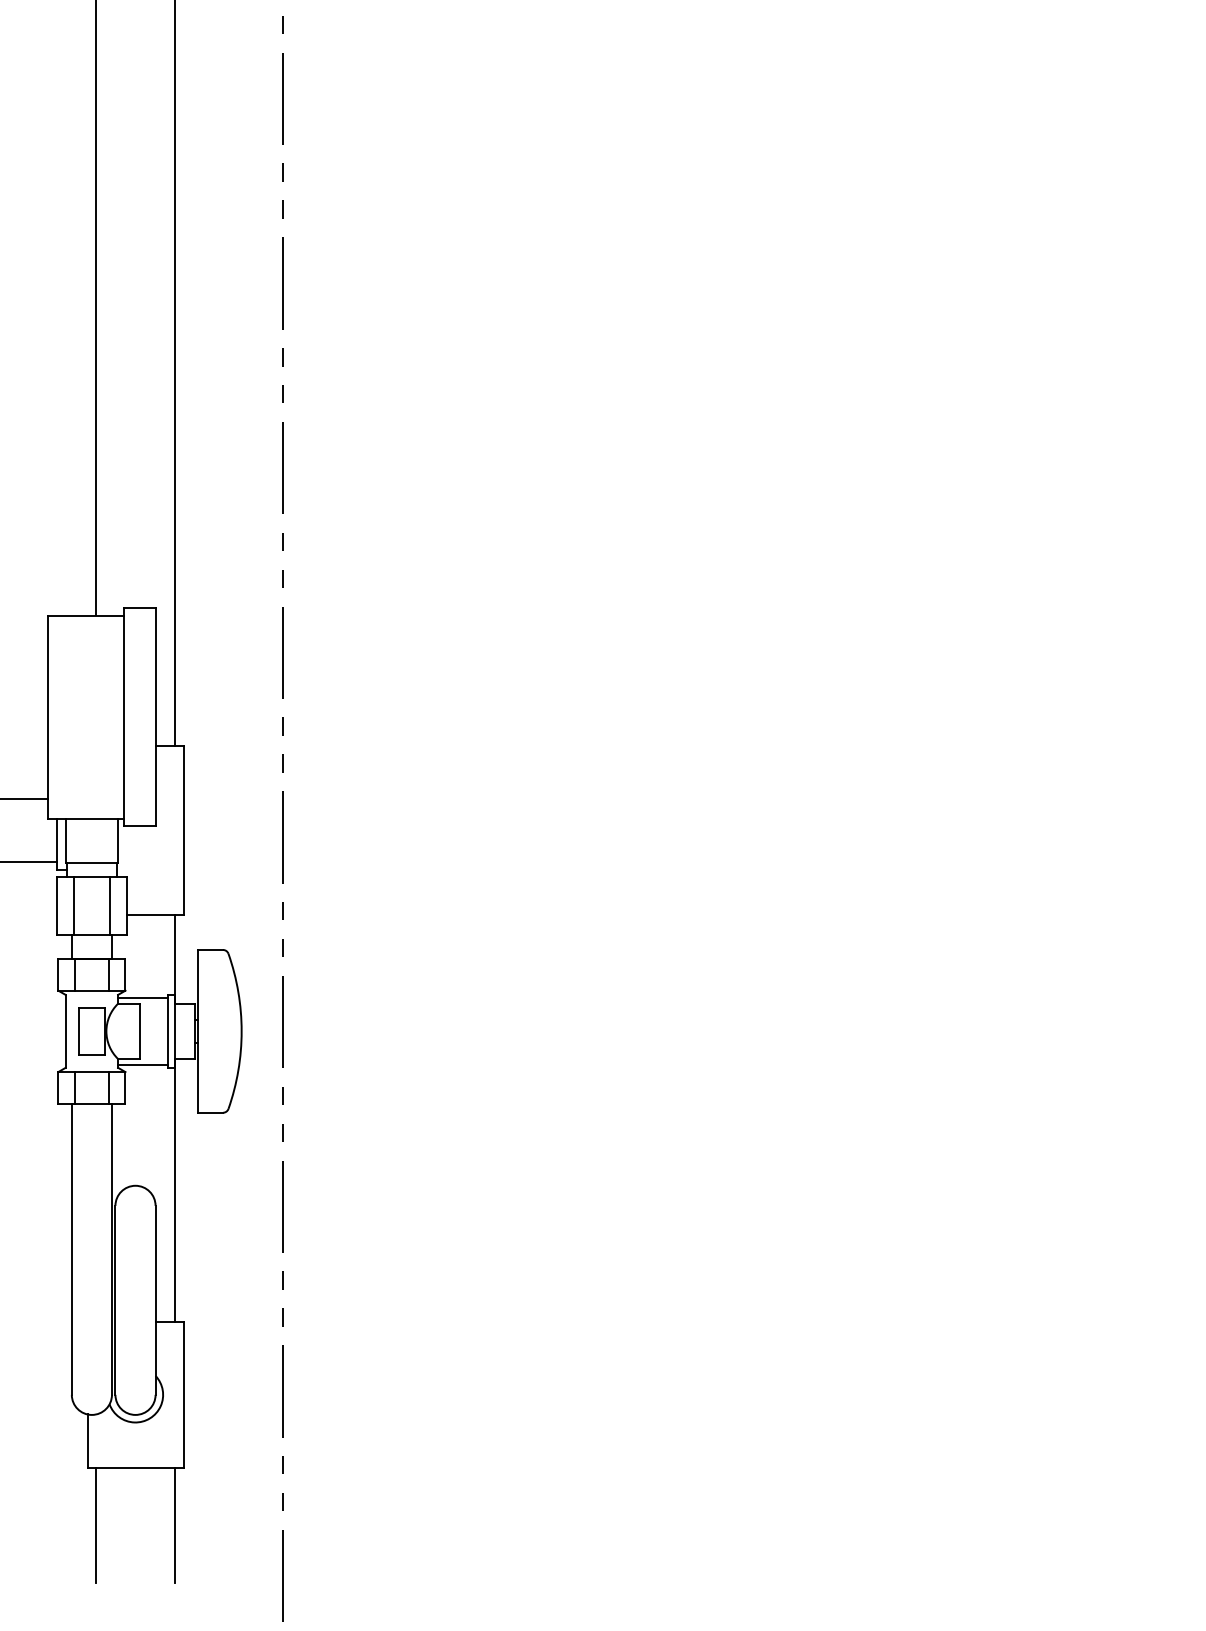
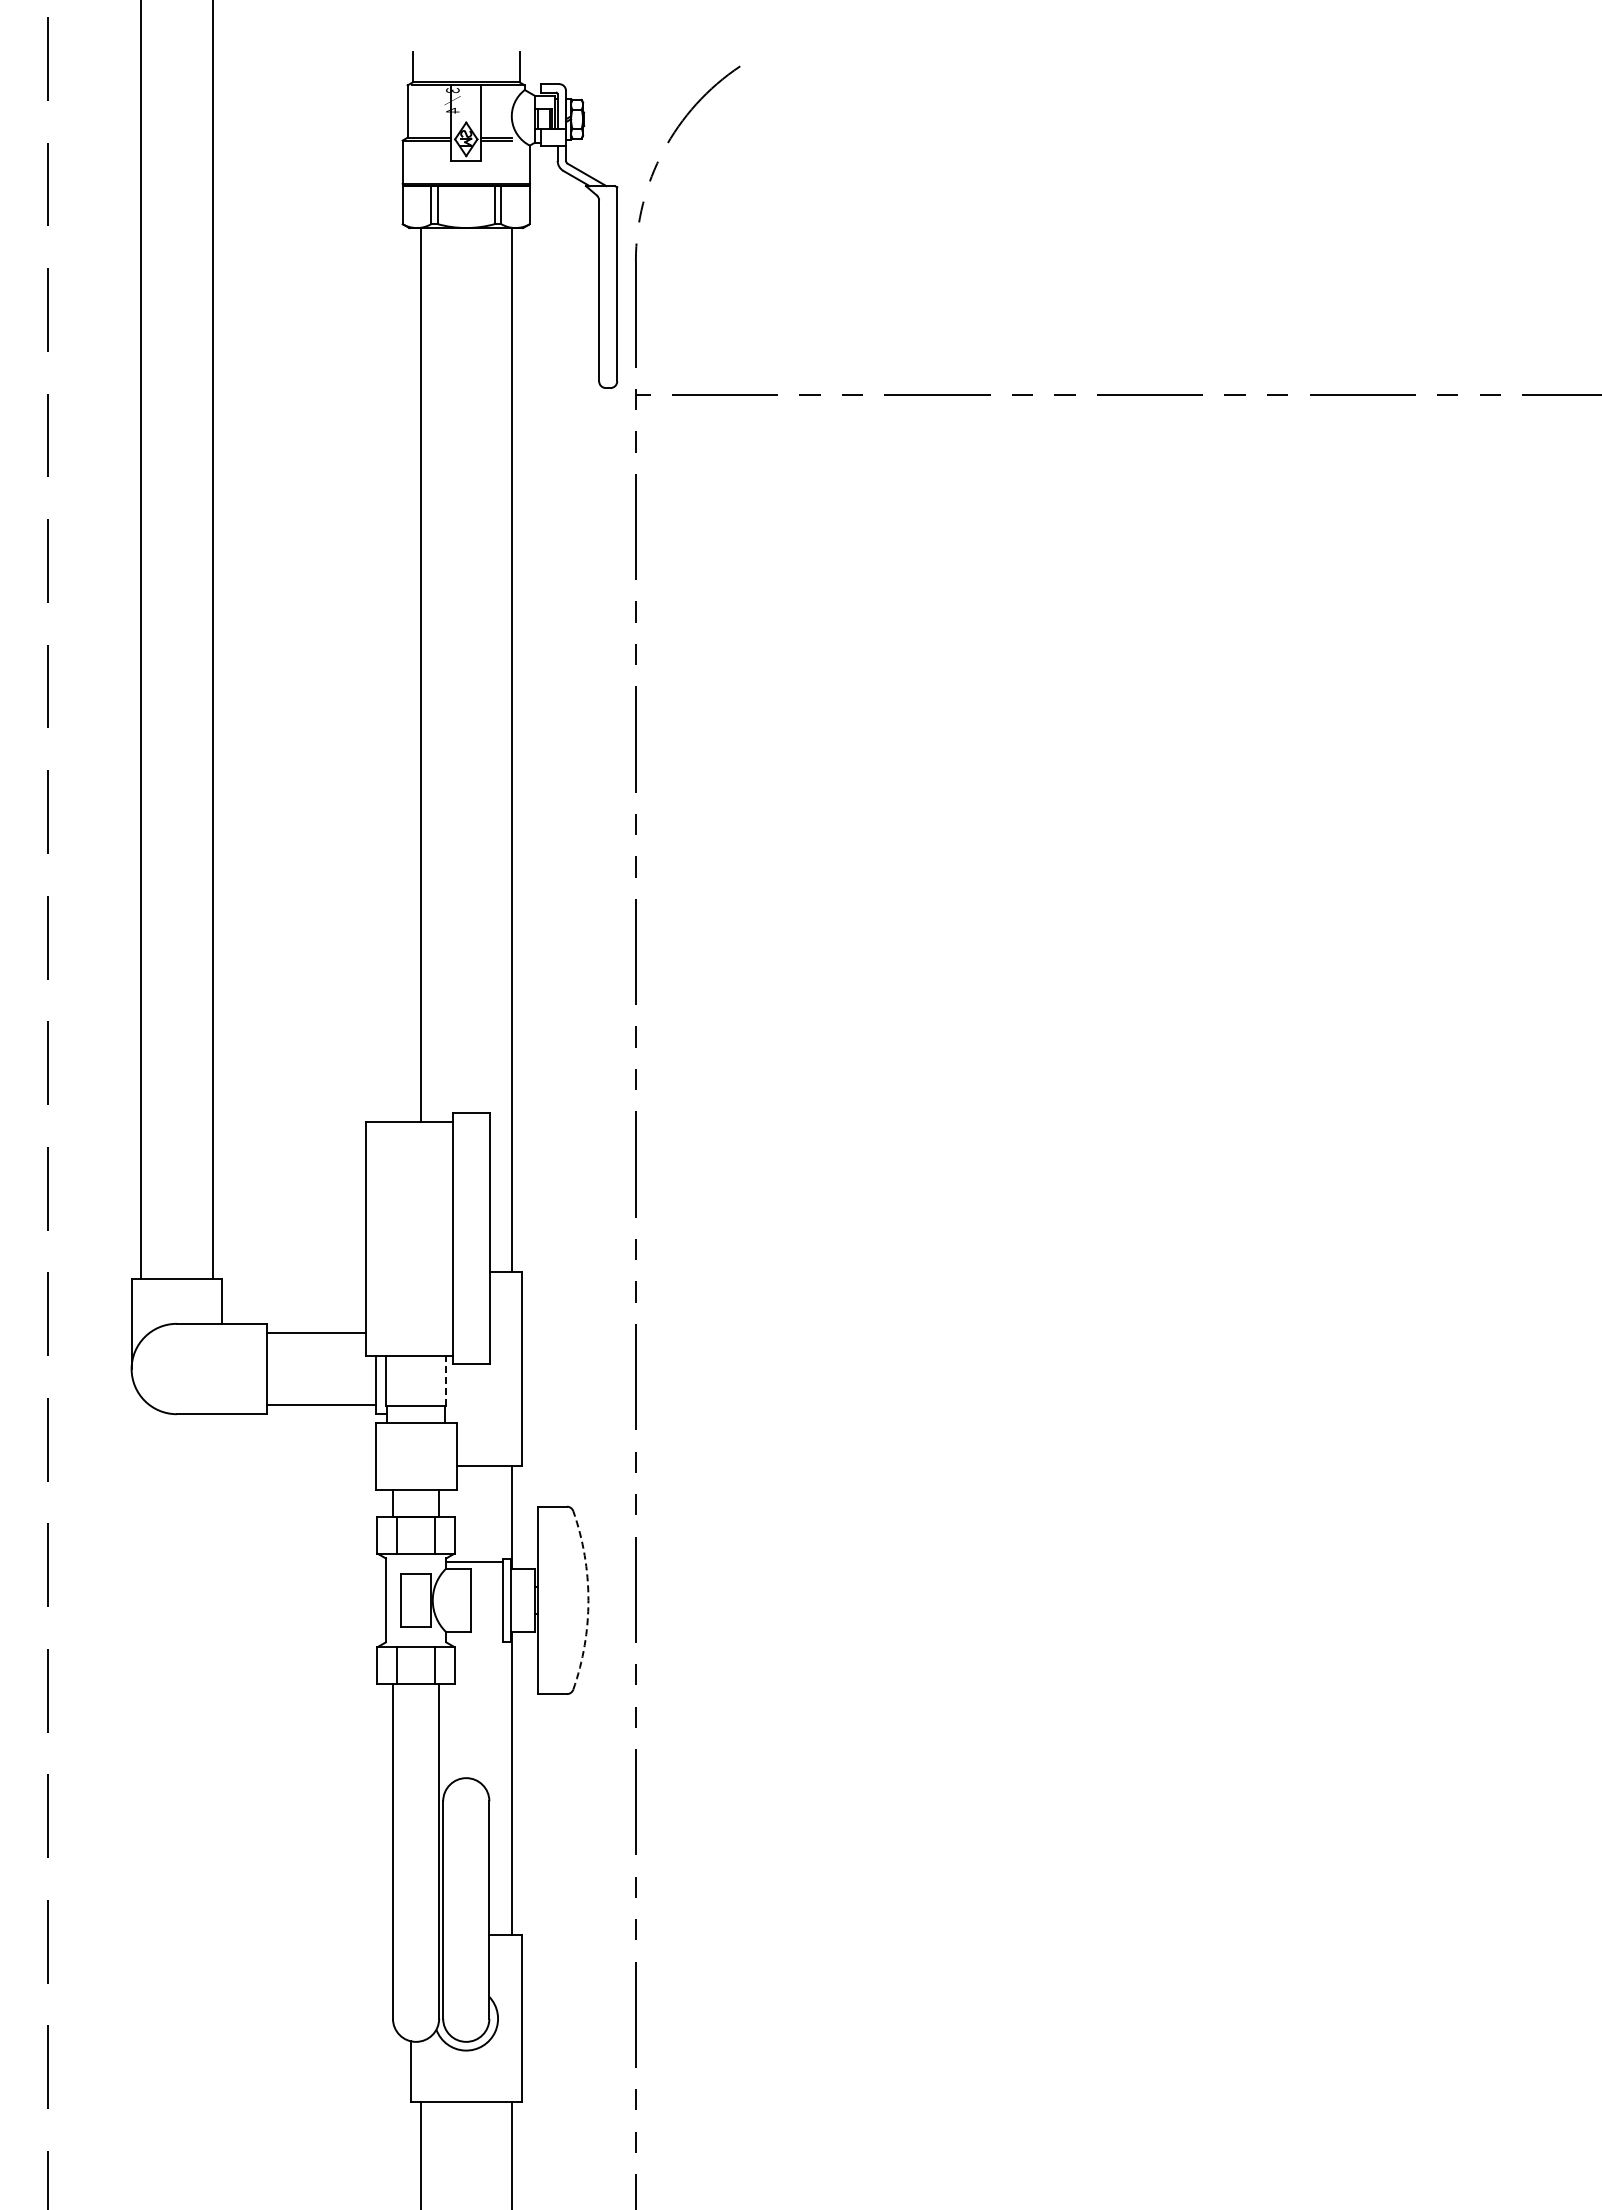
line: (118, 840) -> (446, 1380), solid -> dashed
line: (74, 906) -> (395, 1456), removed
line: (109, 906) -> (436, 1456), removed
arc: (241, 1031) -> (588, 1600), solid -> dashed
line: (142, 1064) -> (474, 1638), removed

